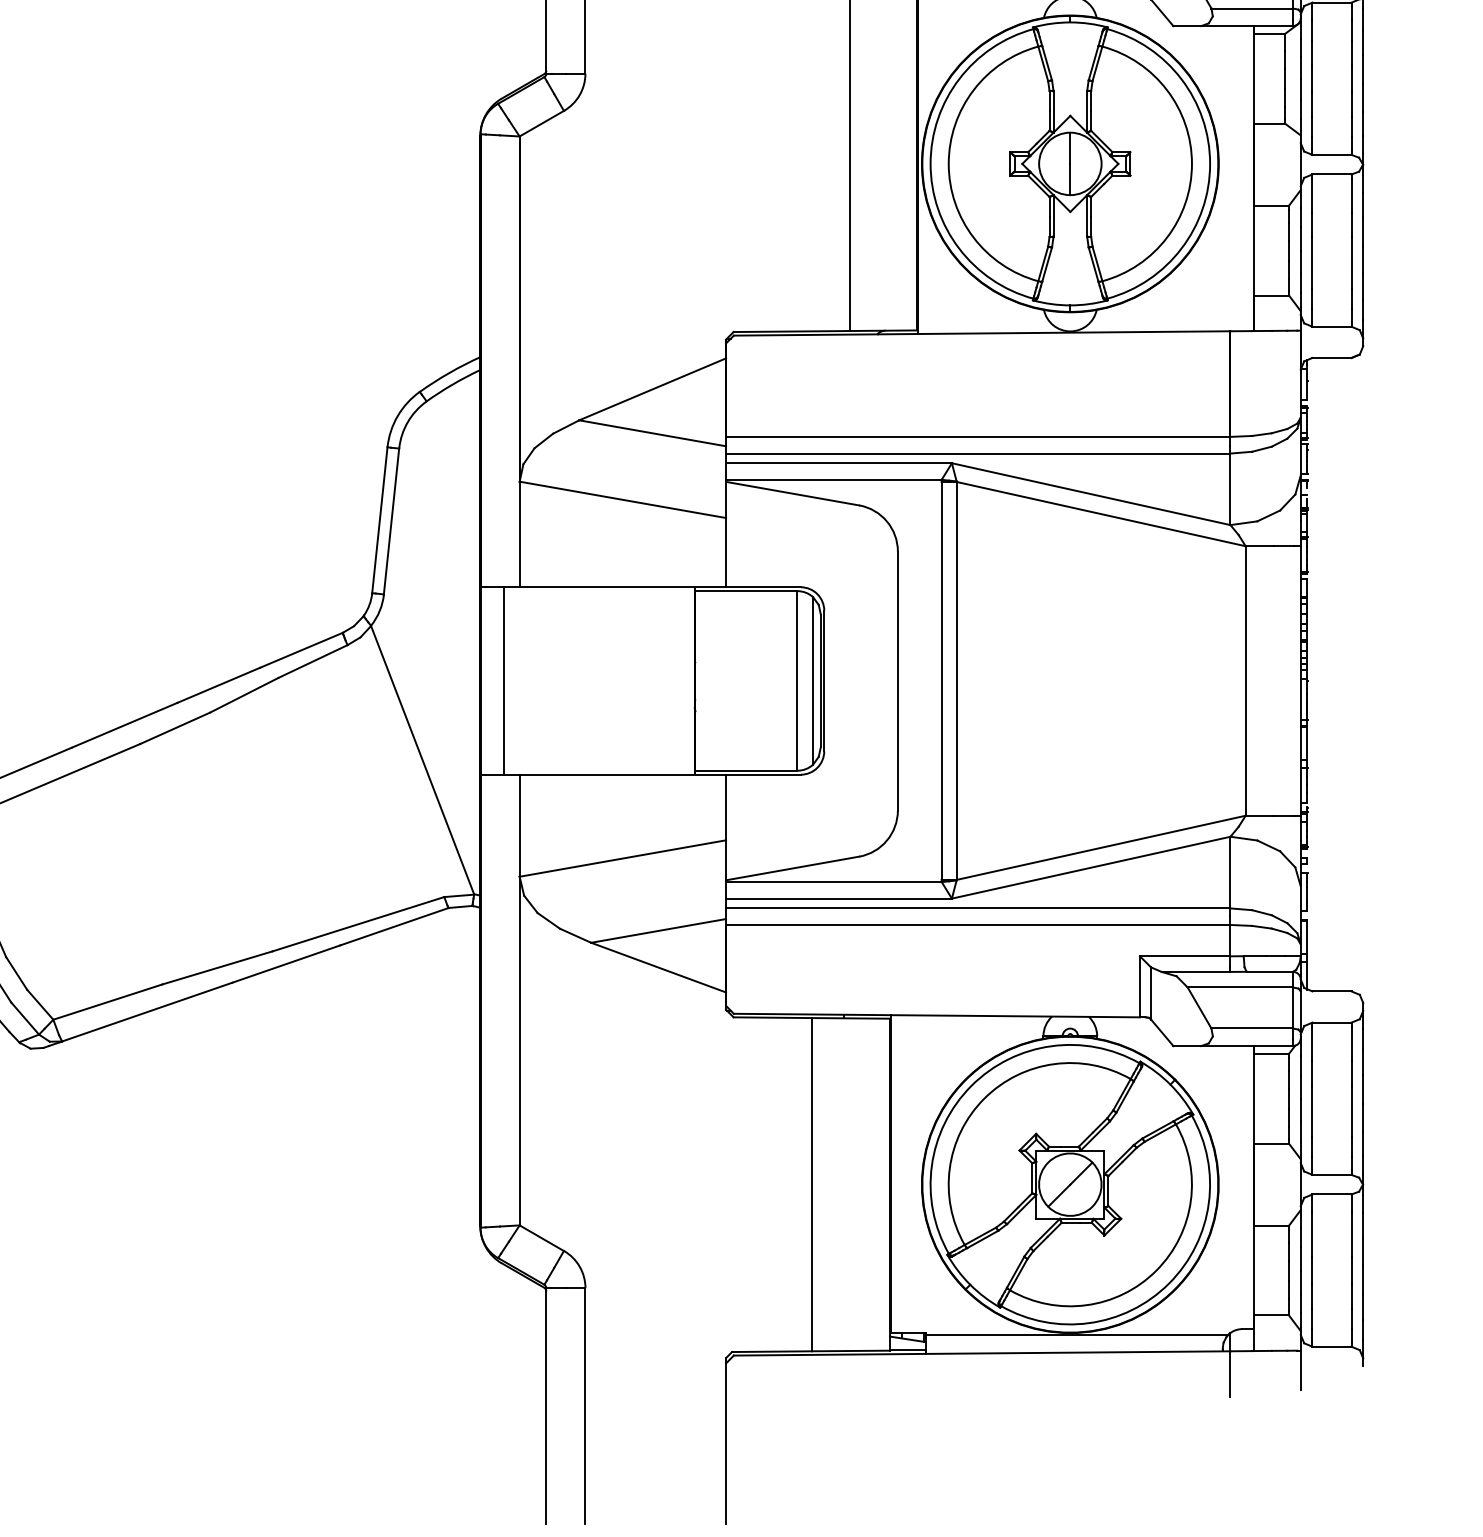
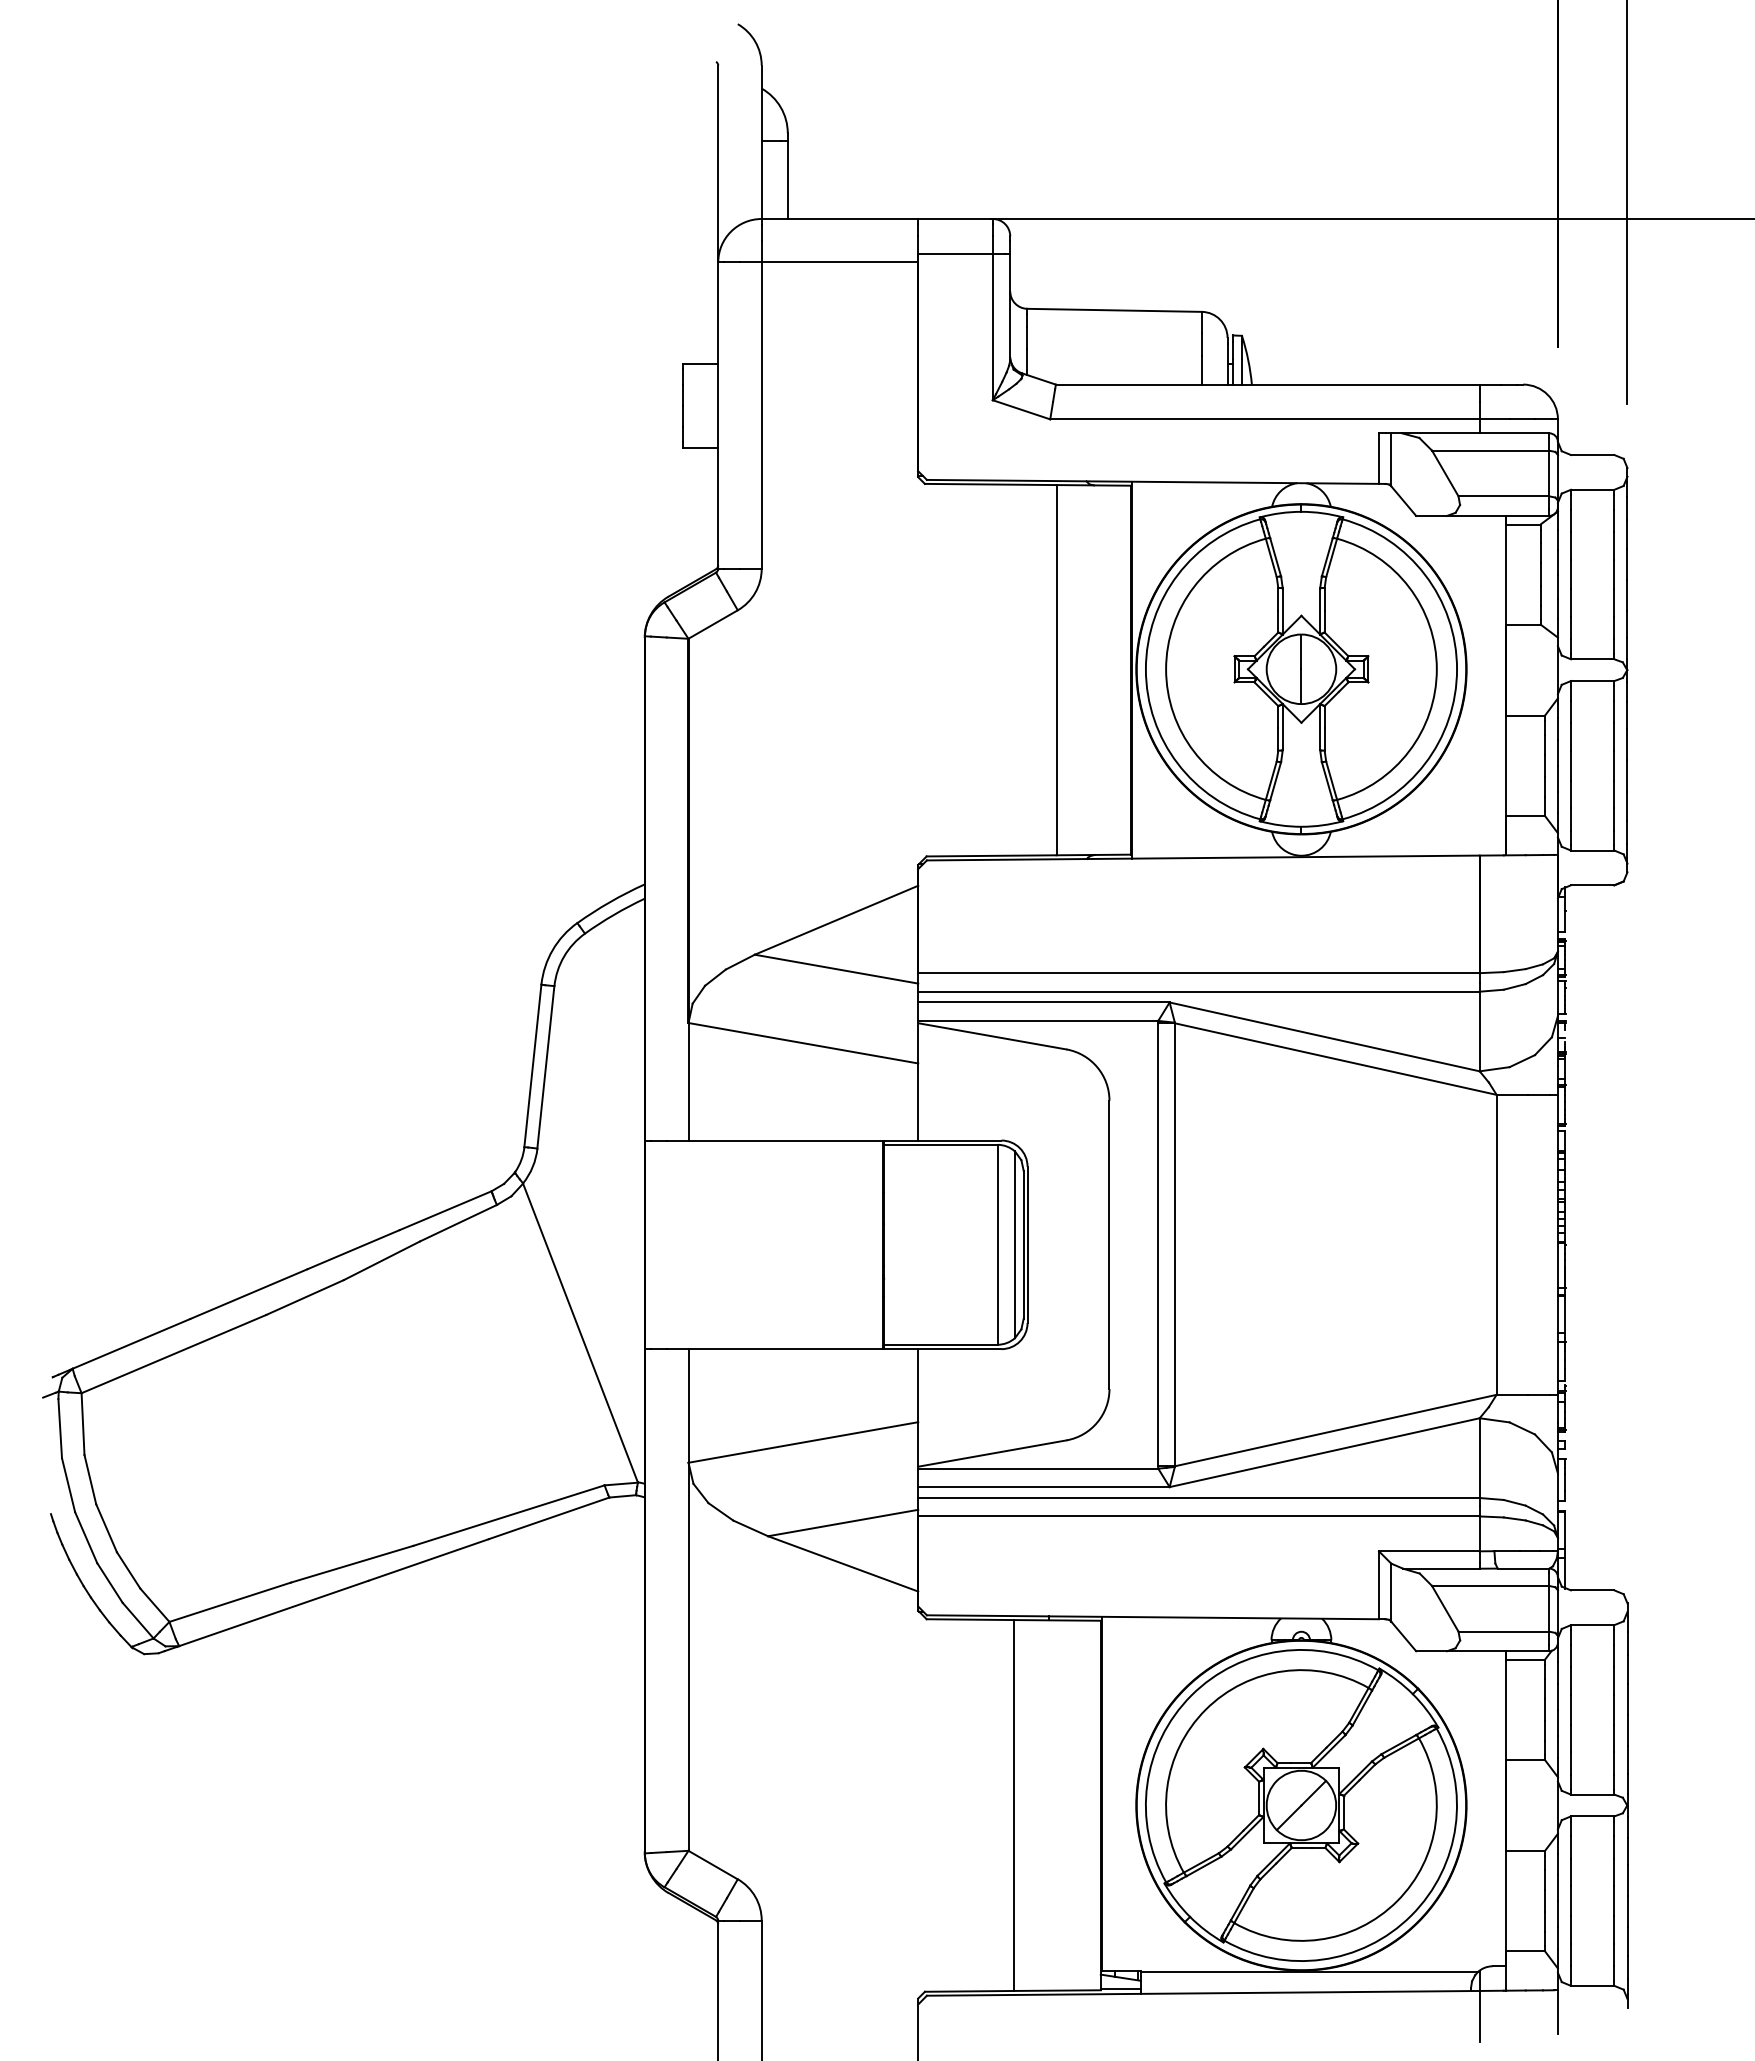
line: (504, 680) -> (671, 1244), removed

